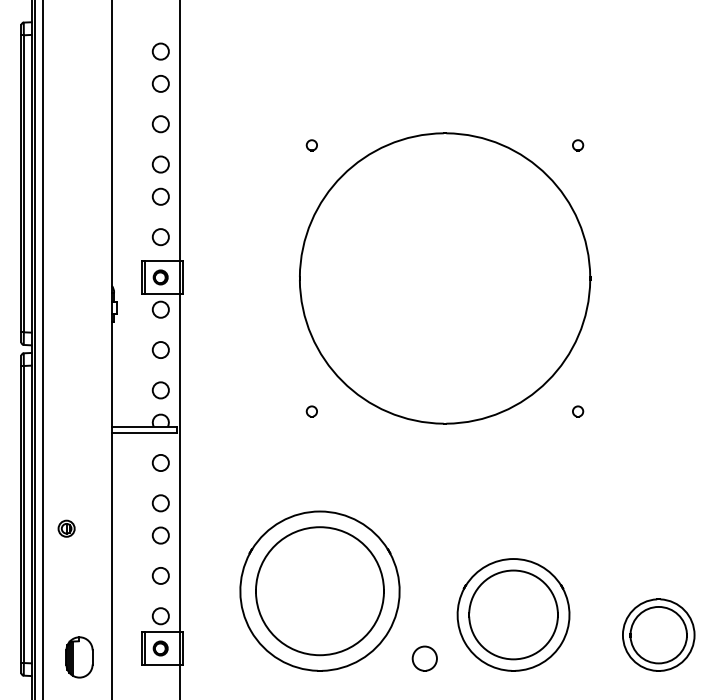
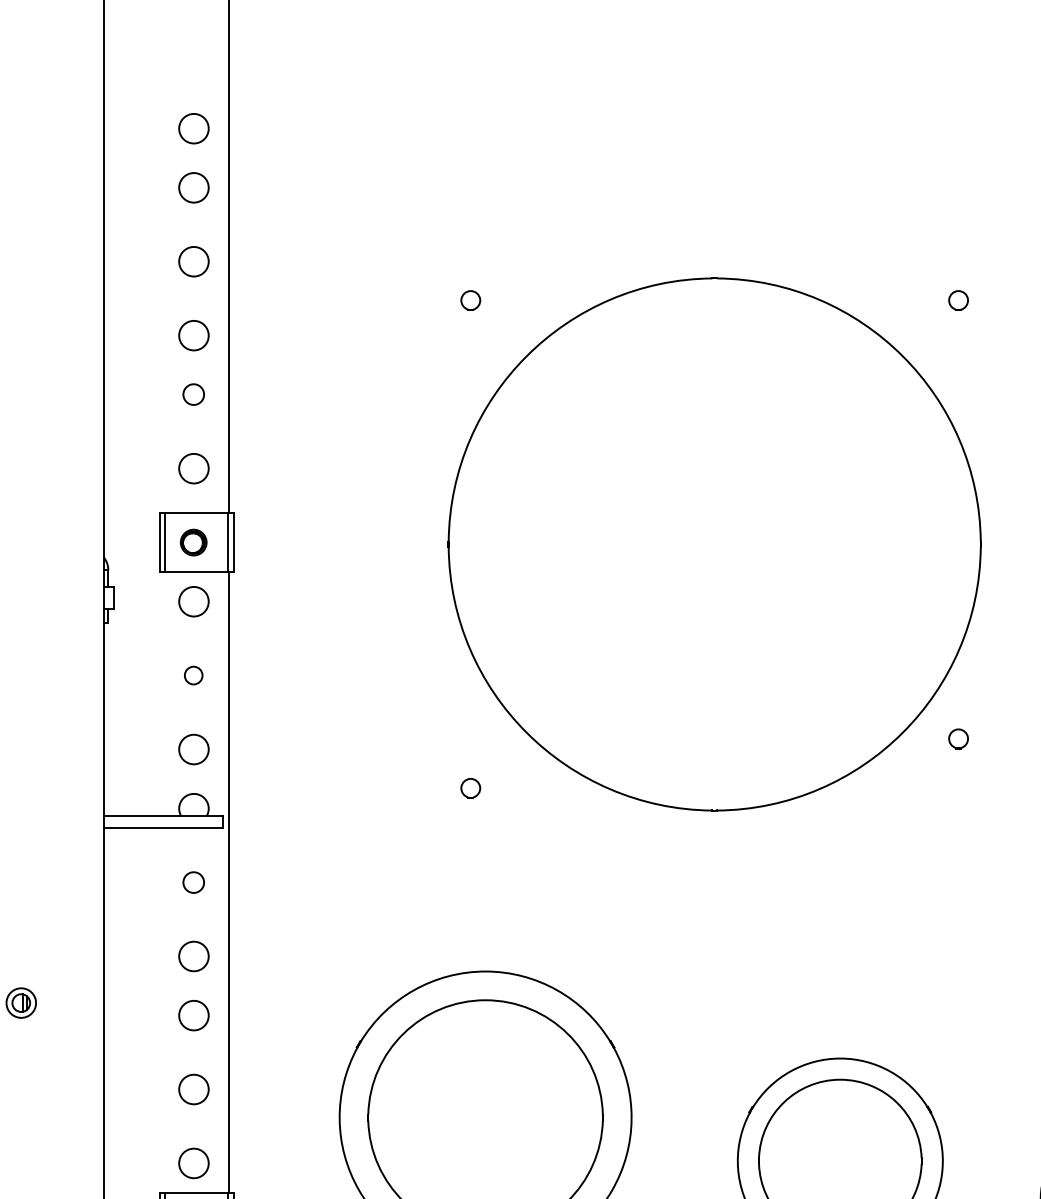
circle: (160, 196) -> (193, 394), size x0.7
circle: (160, 349) -> (193, 674), size x0.6
part: (578, 411) -> (959, 738), moved
circle: (160, 462) -> (193, 881), size x0.7

